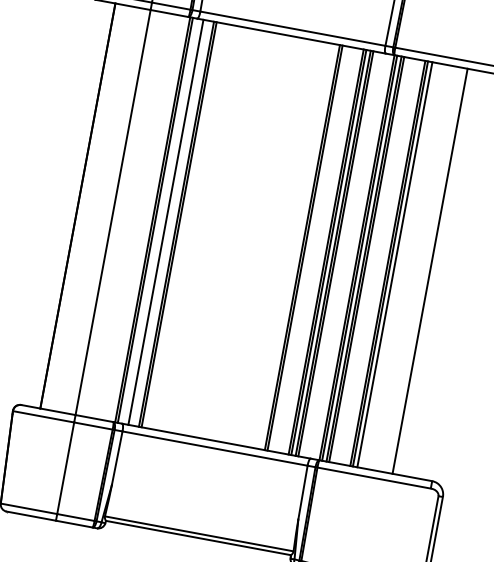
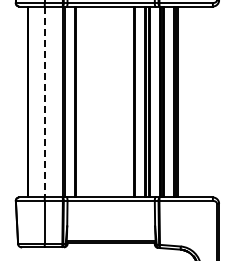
line: (112, 213) -> (44, 102), solid -> dashed
line: (165, 221) -> (69, 101), removed
line: (430, 270) -> (194, 101), removed

